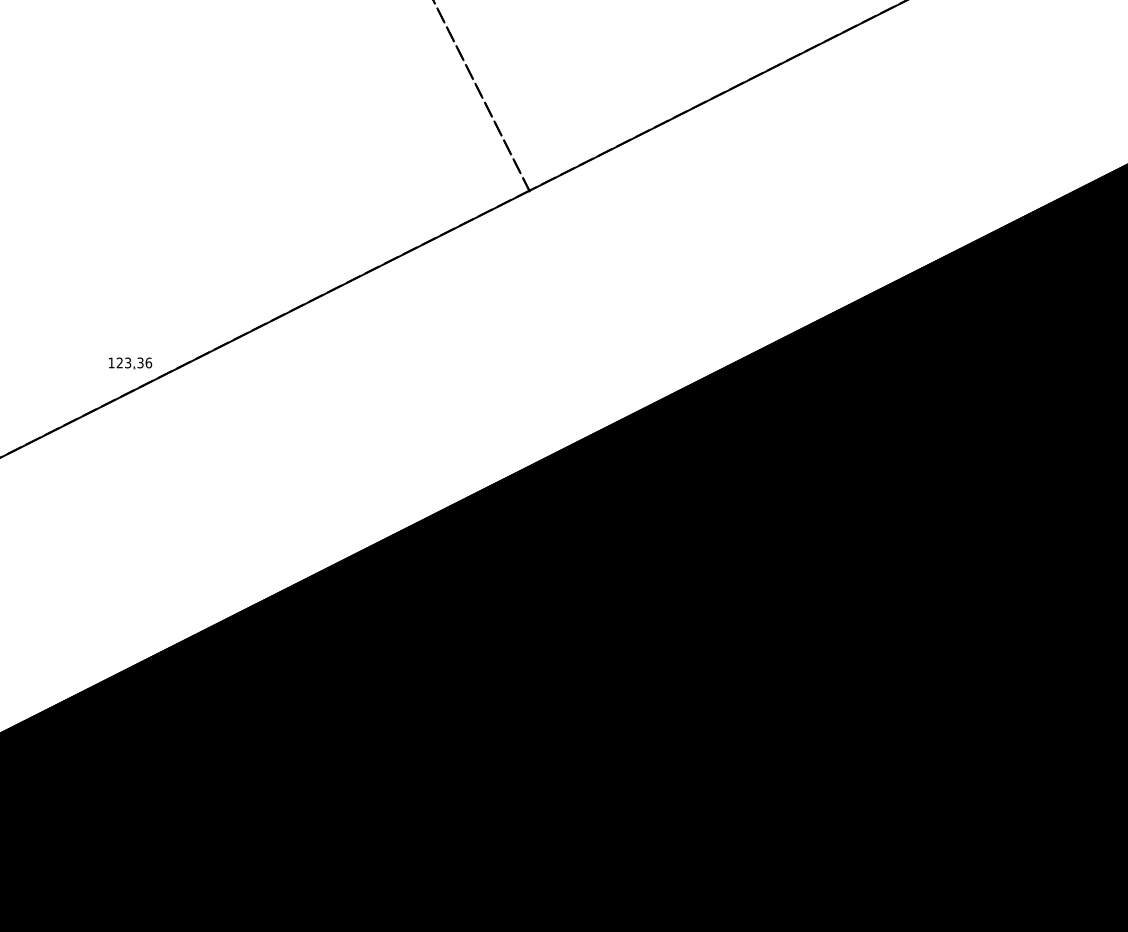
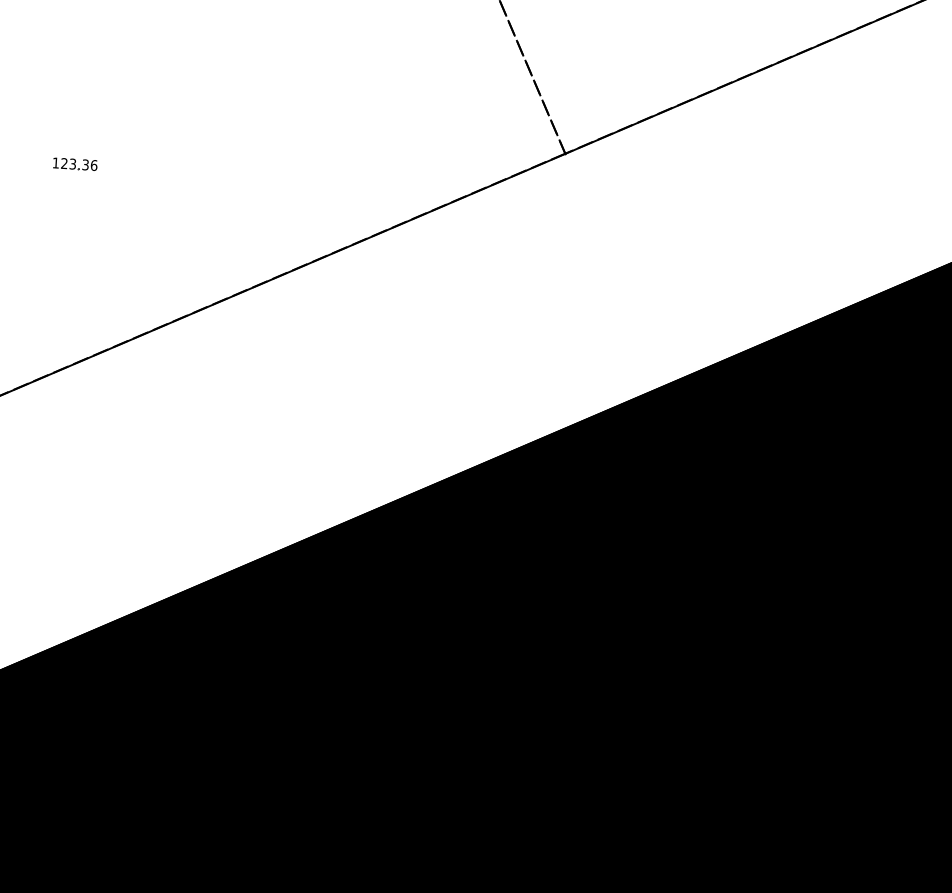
part: (130, 363) -> (75, 164), moved

